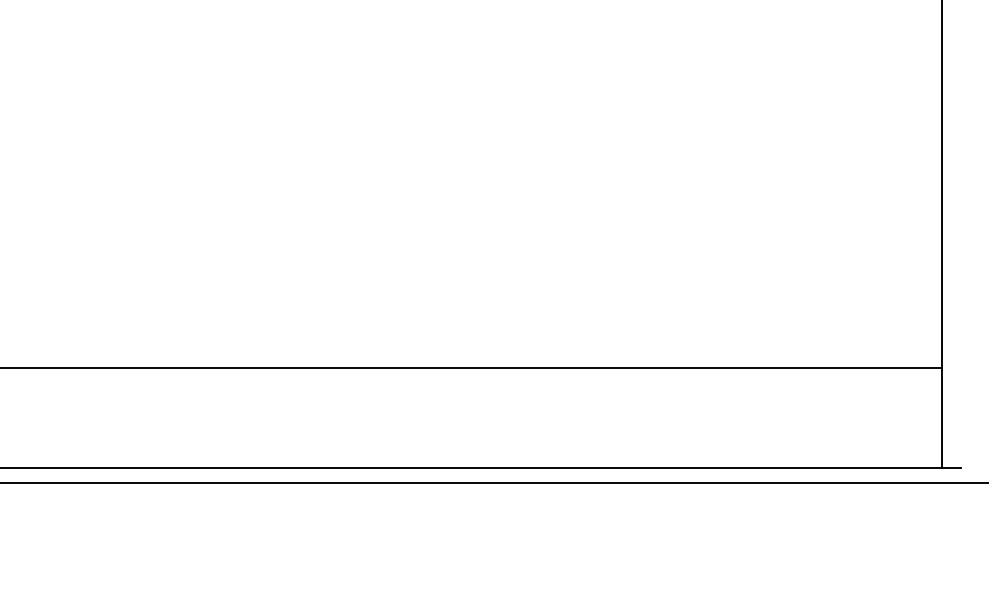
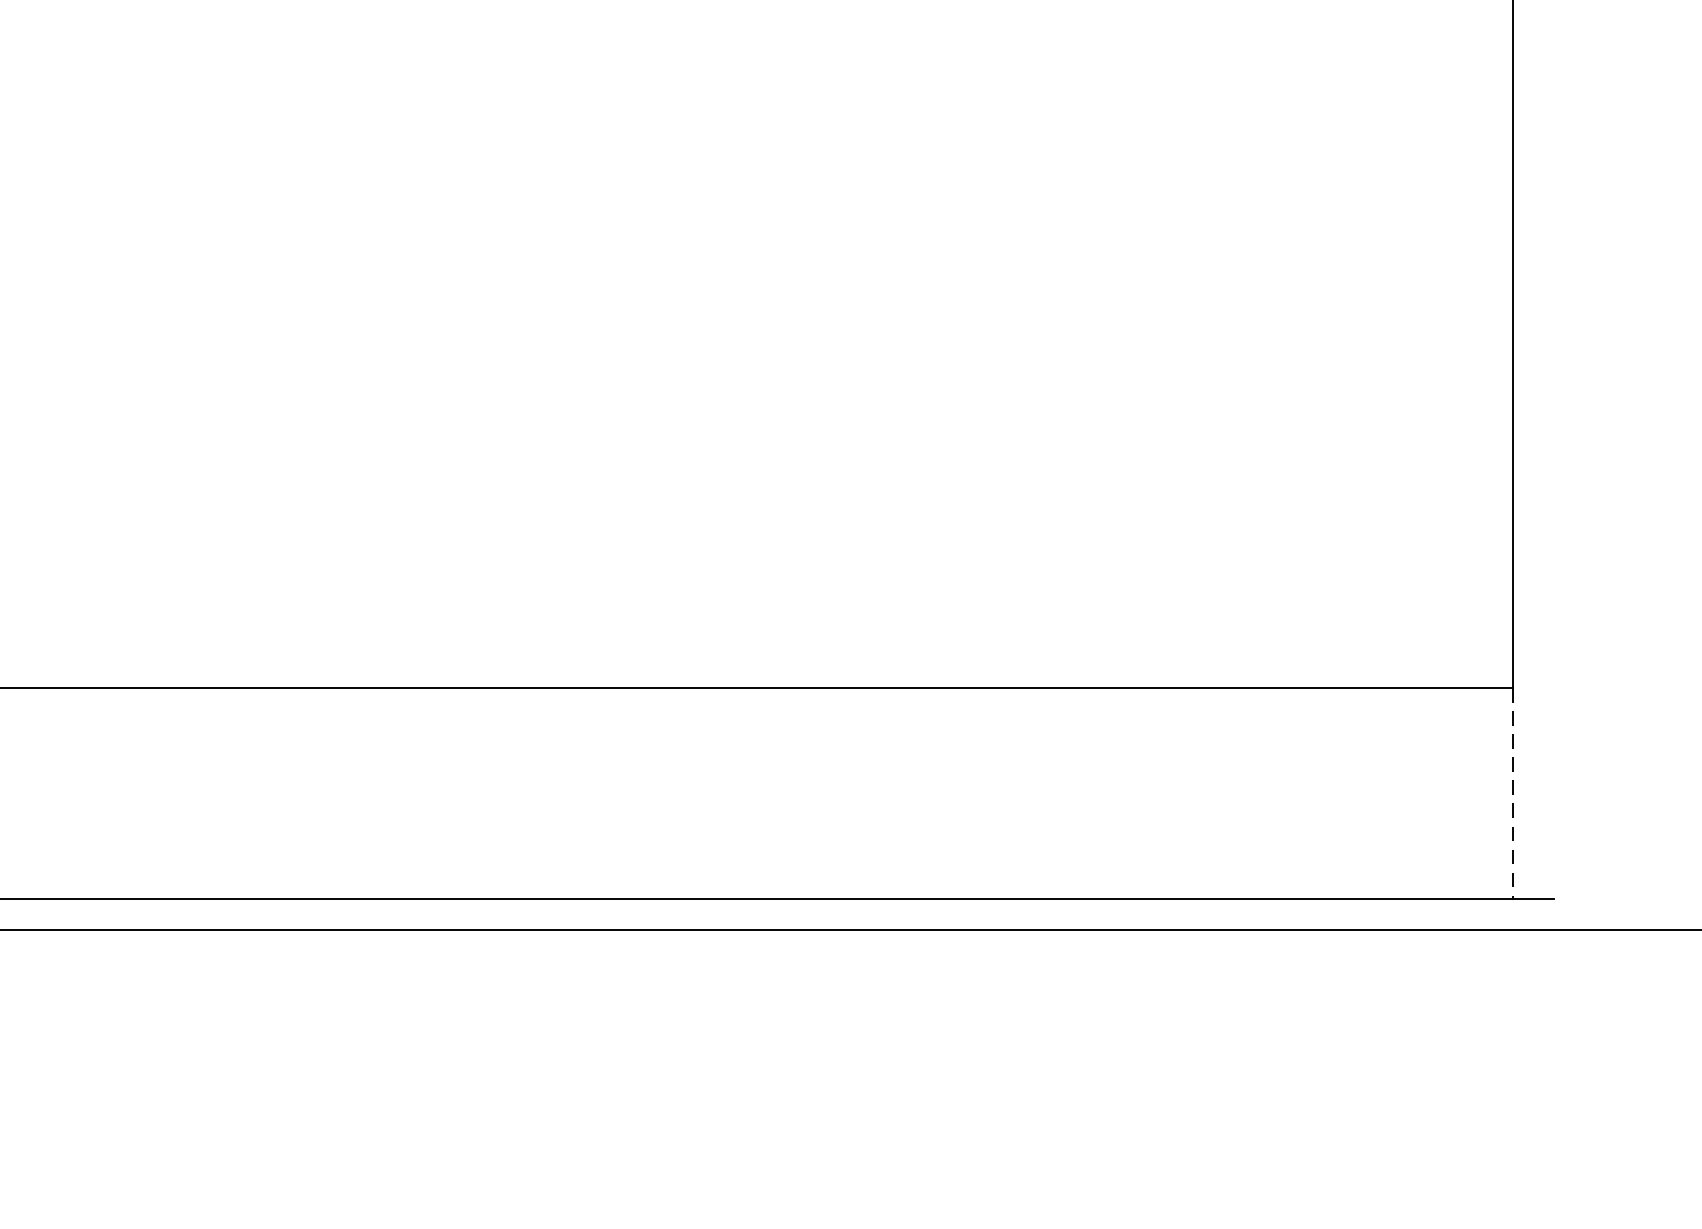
line: (941, 418) -> (1512, 794), solid -> dashed

